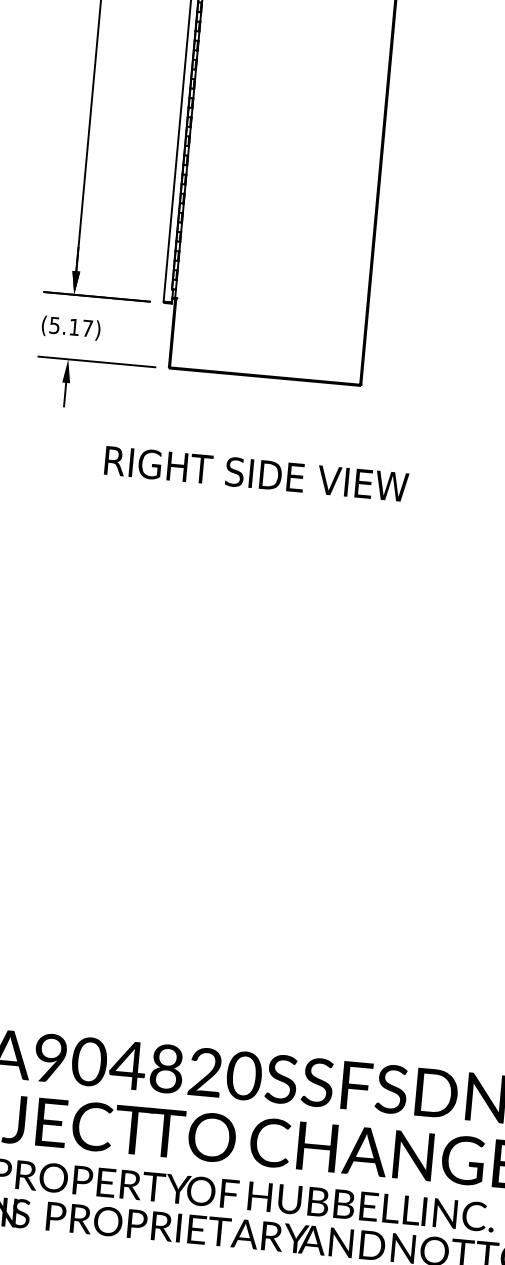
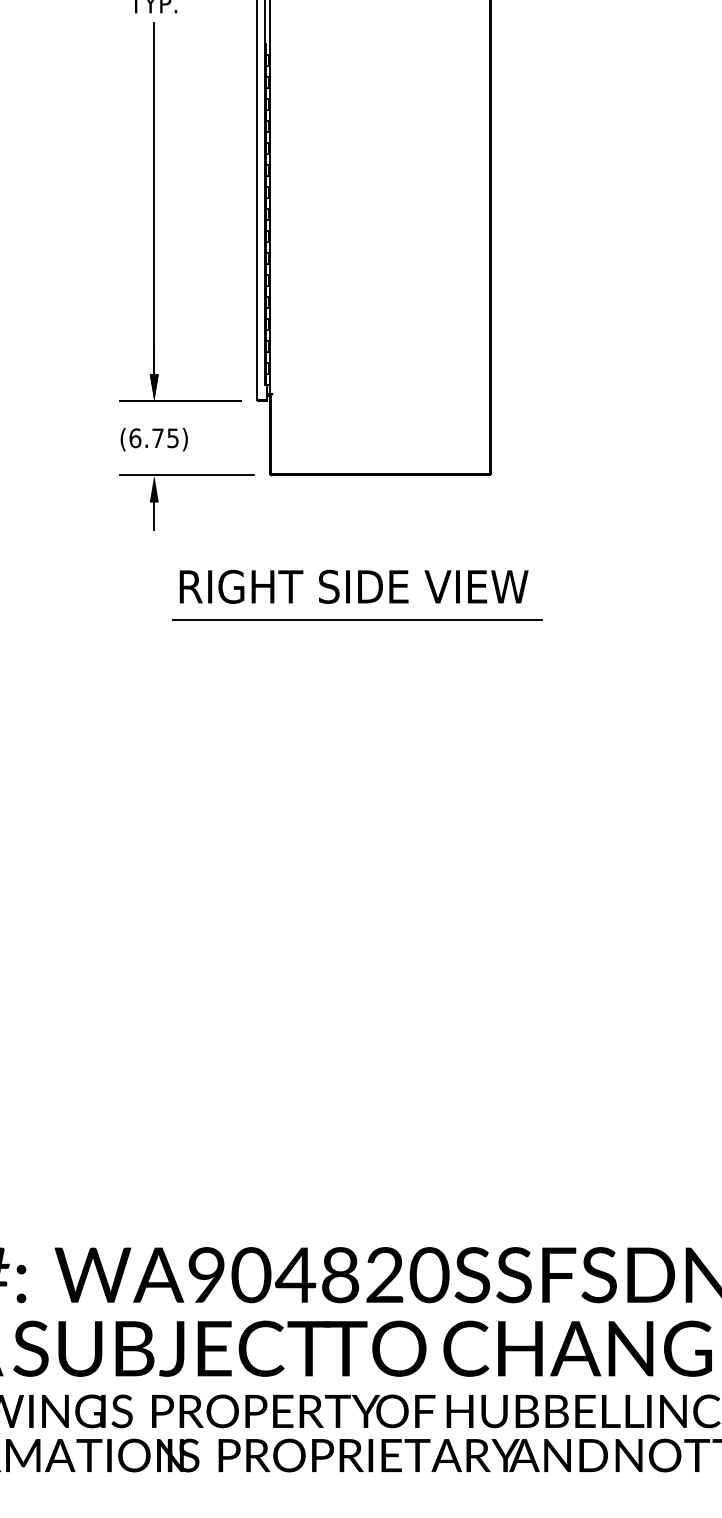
text: (70, 327) -> (153, 438), (5.17) -> (6.75)
text: (256, 473) -> (353, 586), moved
line: (233, 500) -> (357, 619), added

